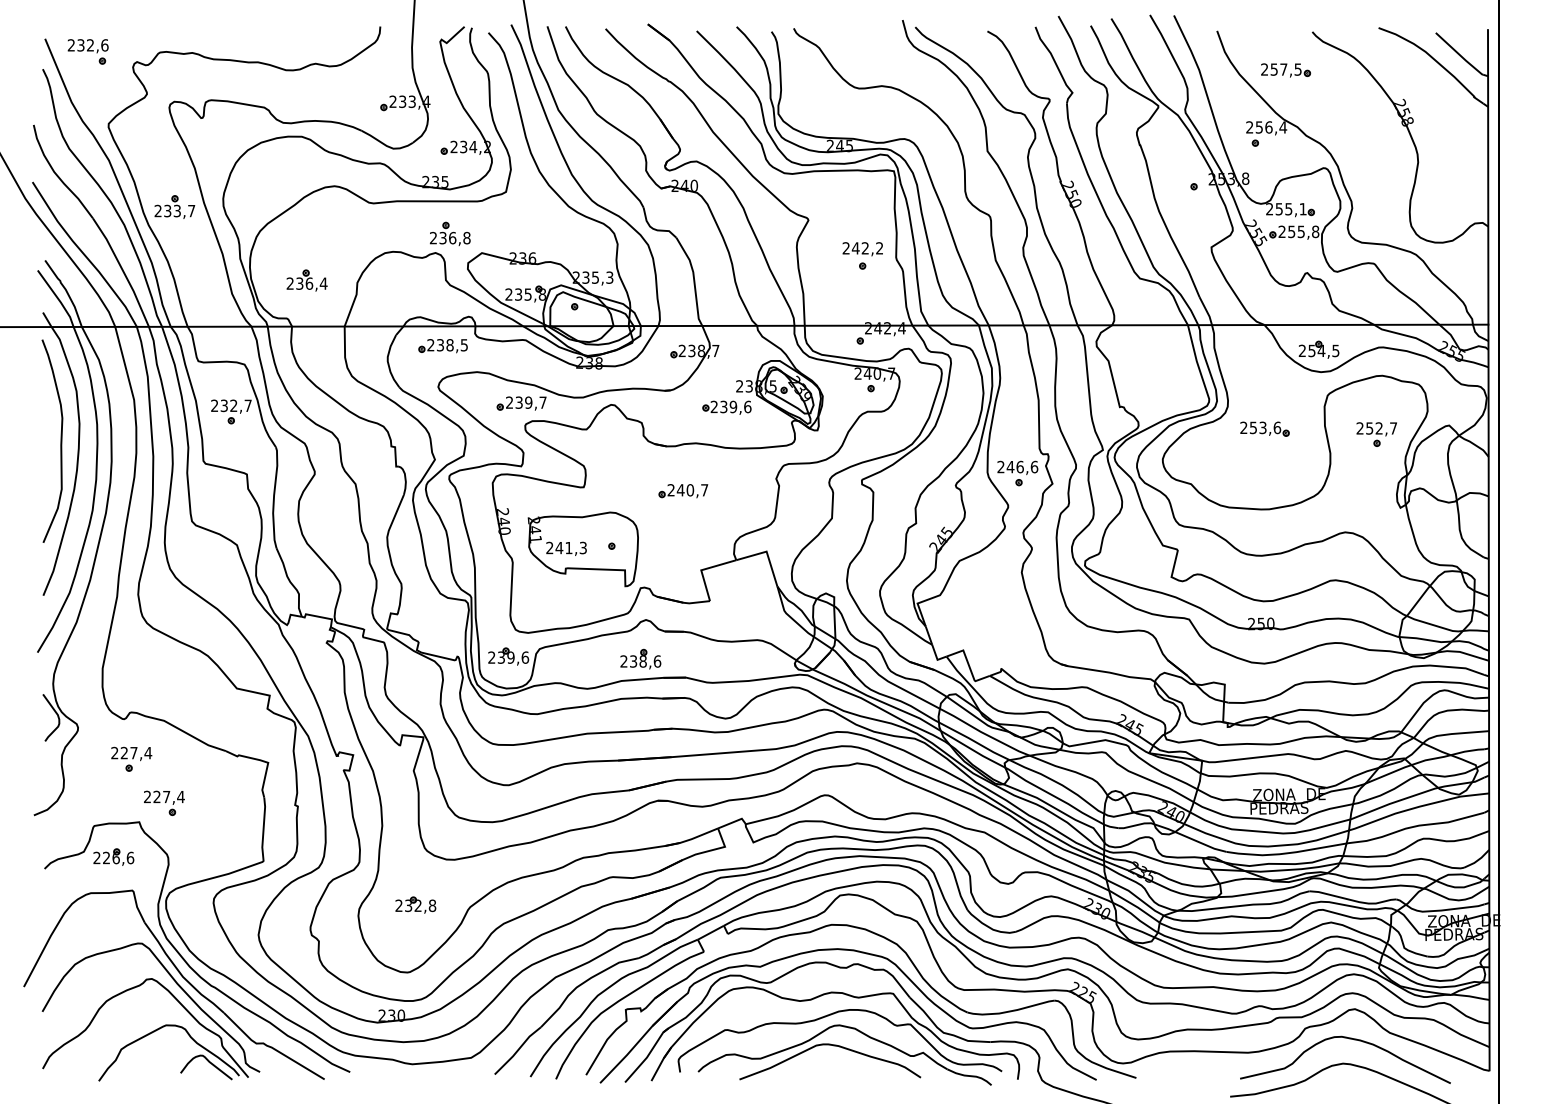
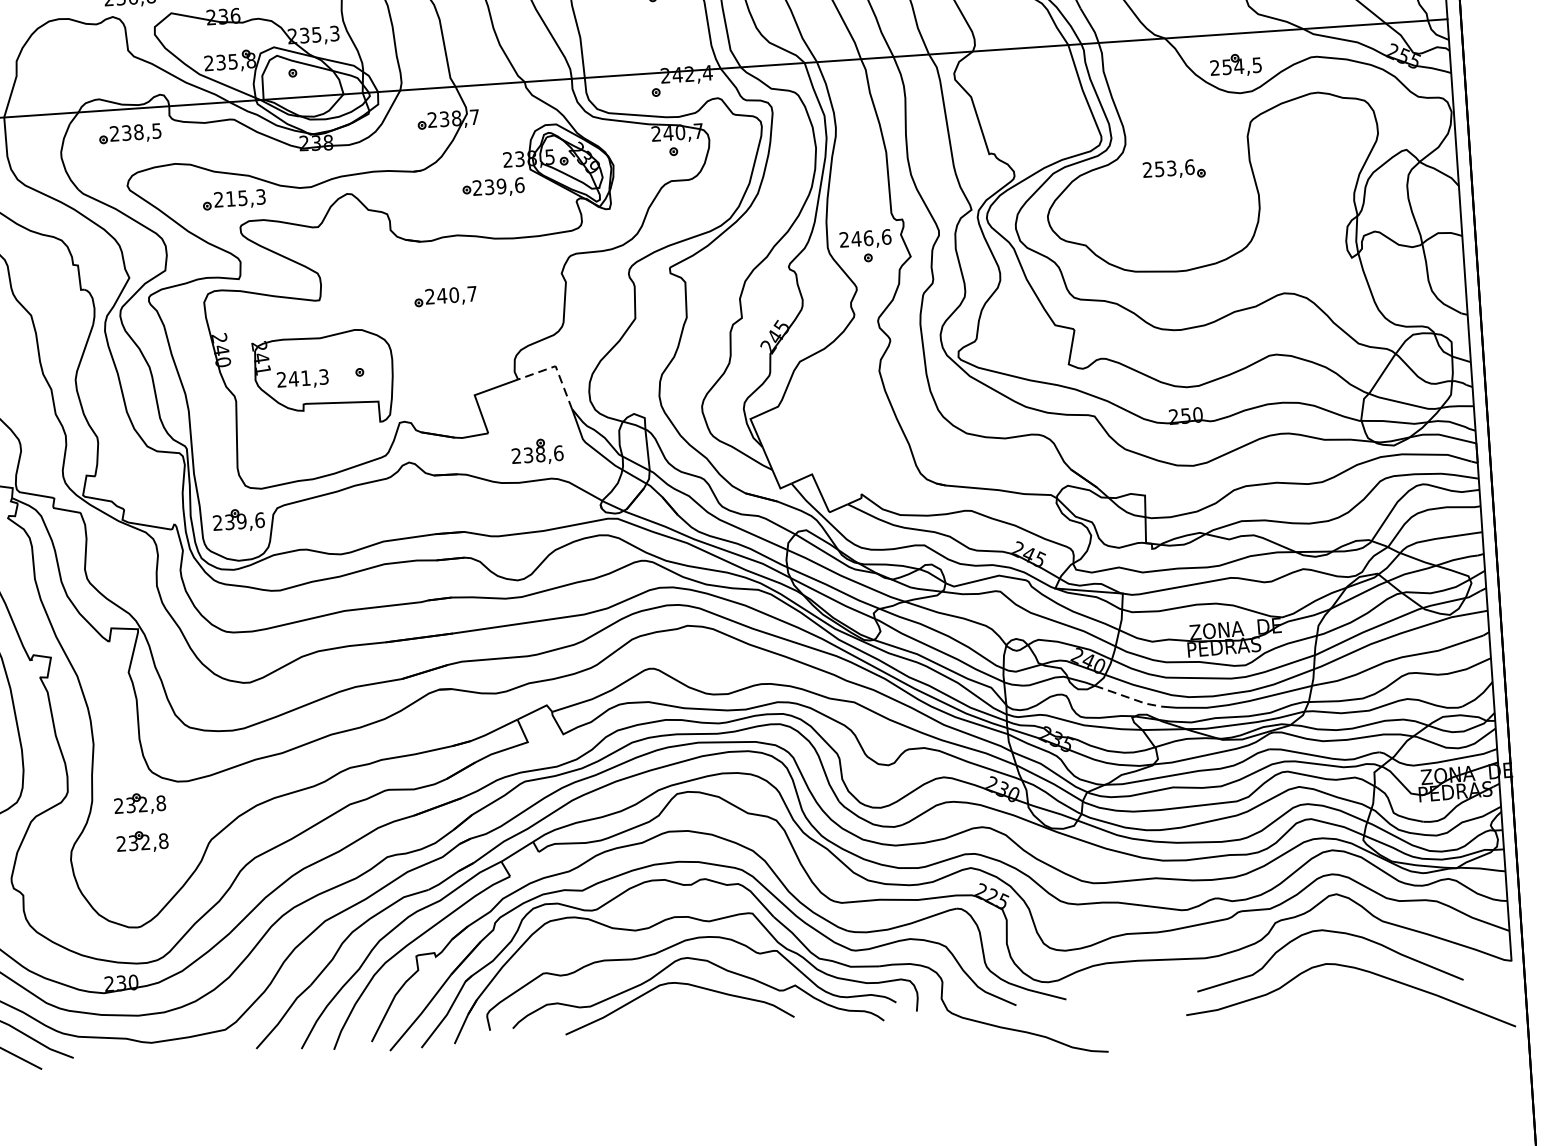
text: (530, 402) -> (245, 197), 239,7 -> 215,3
part: (1376, 434) -> (1315, 167), removed
line: (767, 554) -> (556, 369), solid -> dashed
part: (640, 658) -> (537, 450), moved
line: (1201, 843) -> (1128, 698), solid -> dashed
part: (415, 874) -> (139, 803), added

